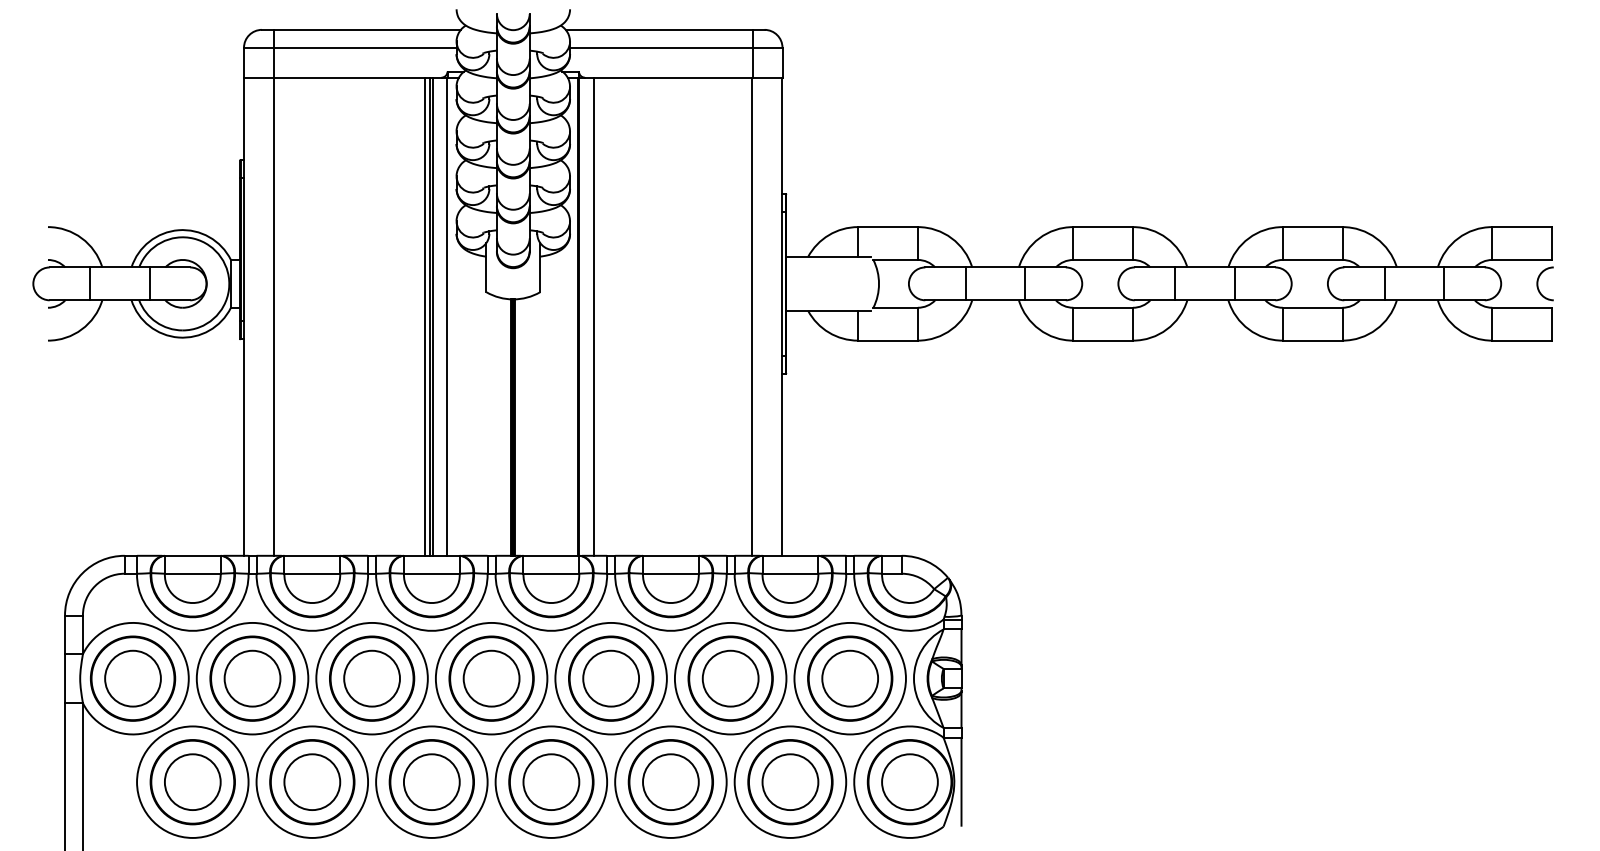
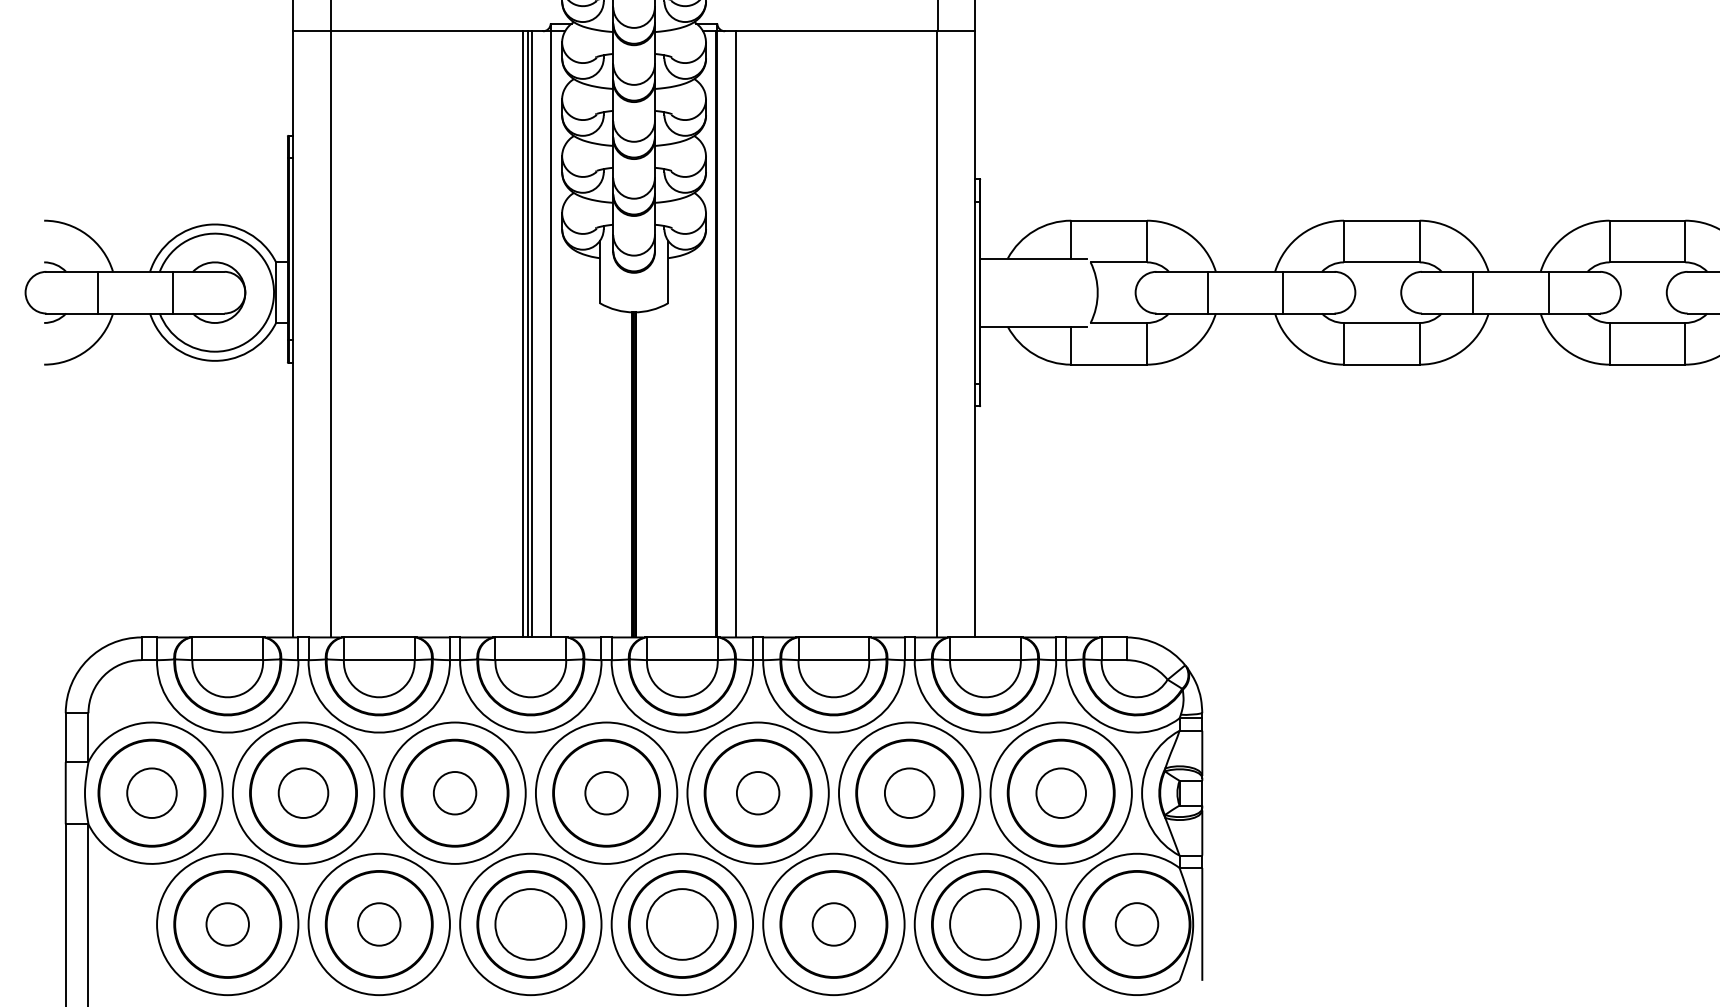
circle: (132, 678) -> (151, 792), size x0.7
circle: (252, 678) -> (303, 792), size x0.7
circle: (372, 678) -> (455, 792), size x0.6
circle: (491, 678) -> (606, 792), size x0.6
circle: (611, 678) -> (758, 792), size x0.6
circle: (730, 678) -> (909, 792), size x0.7
circle: (850, 678) -> (1061, 792), size x0.7
circle: (909, 781) -> (1136, 923), size x0.6
circle: (192, 782) -> (227, 924), size x0.6
circle: (312, 782) -> (379, 924), size x0.6
circle: (670, 782) -> (833, 924), size x0.6

